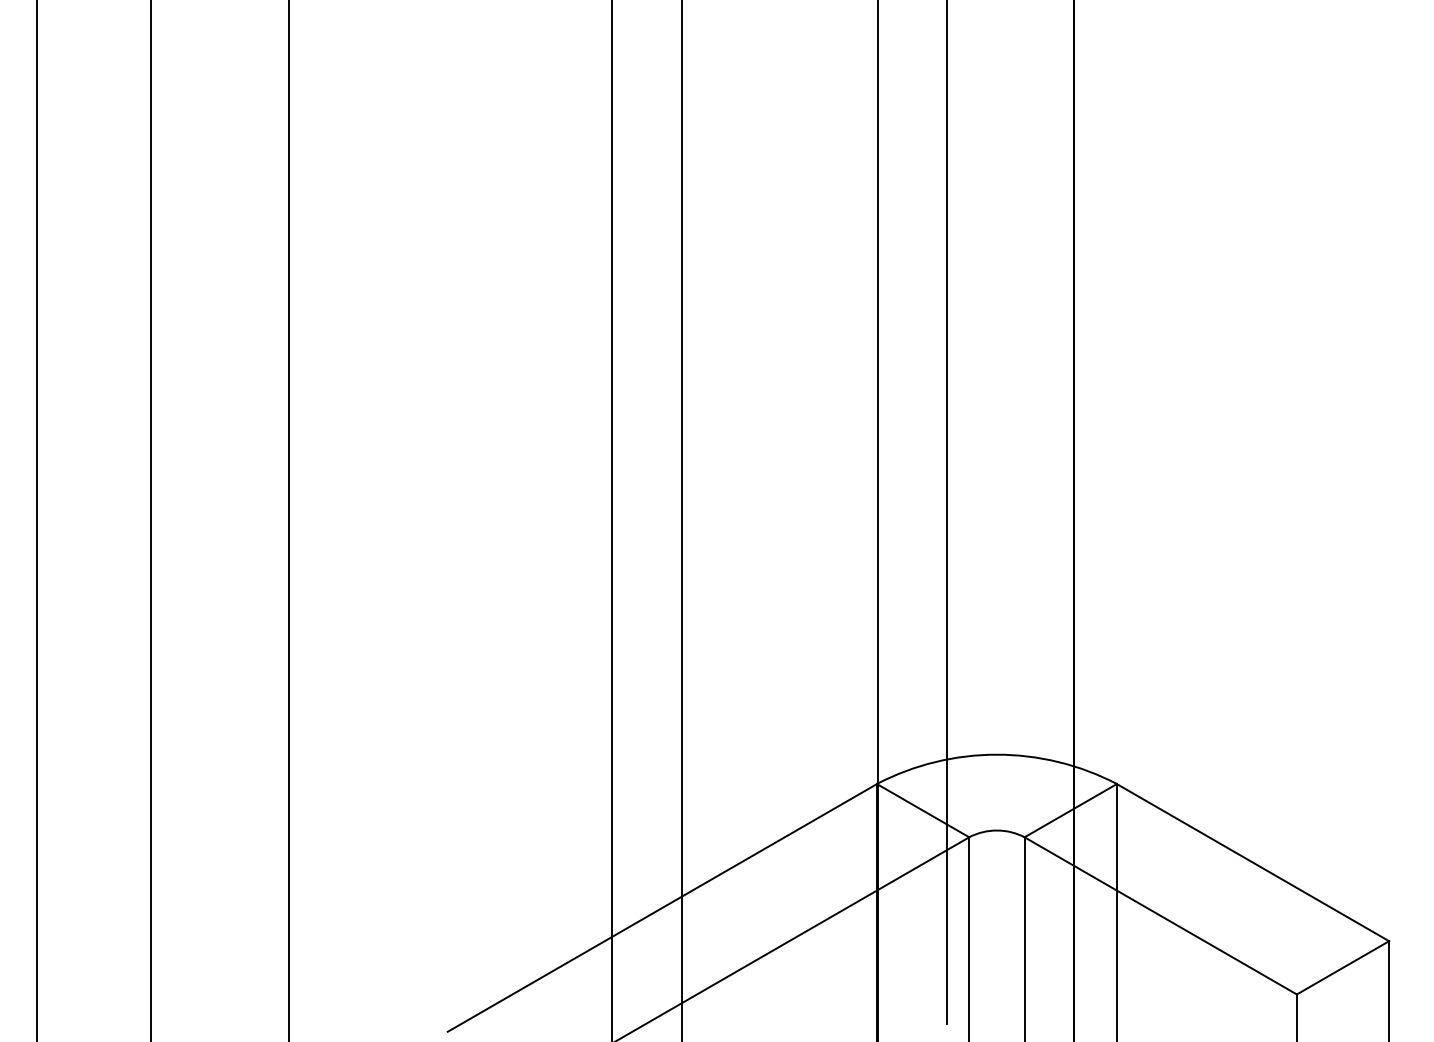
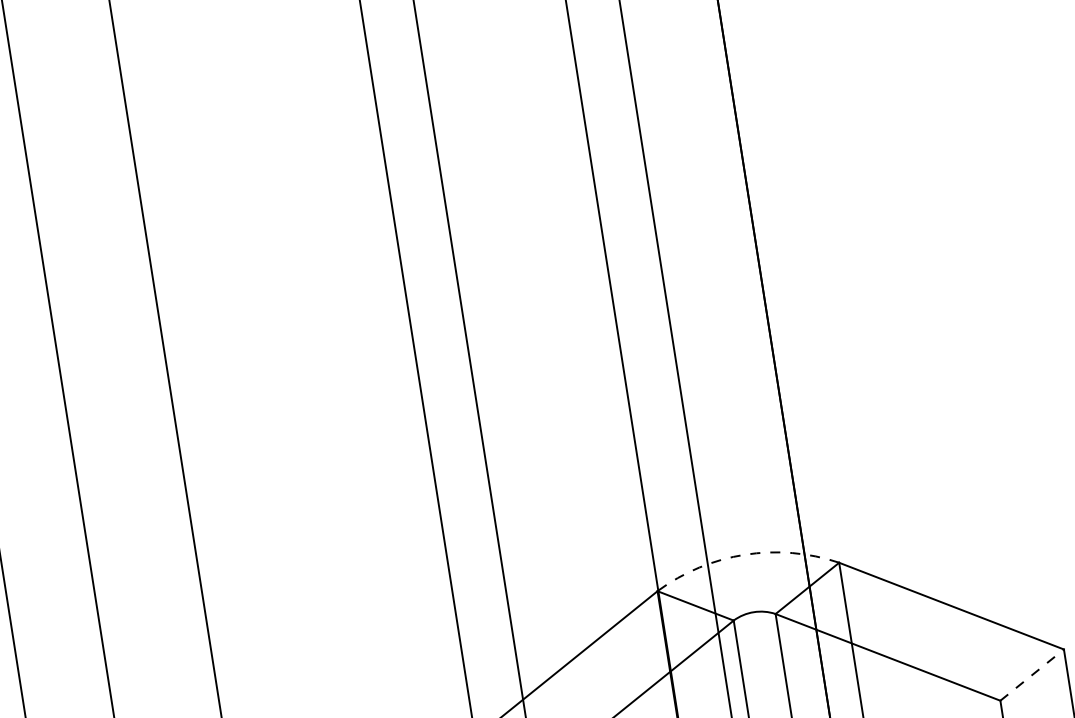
arc: (996, 754) -> (744, 554), solid -> dashed
line: (1343, 967) -> (1032, 674), solid -> dashed

